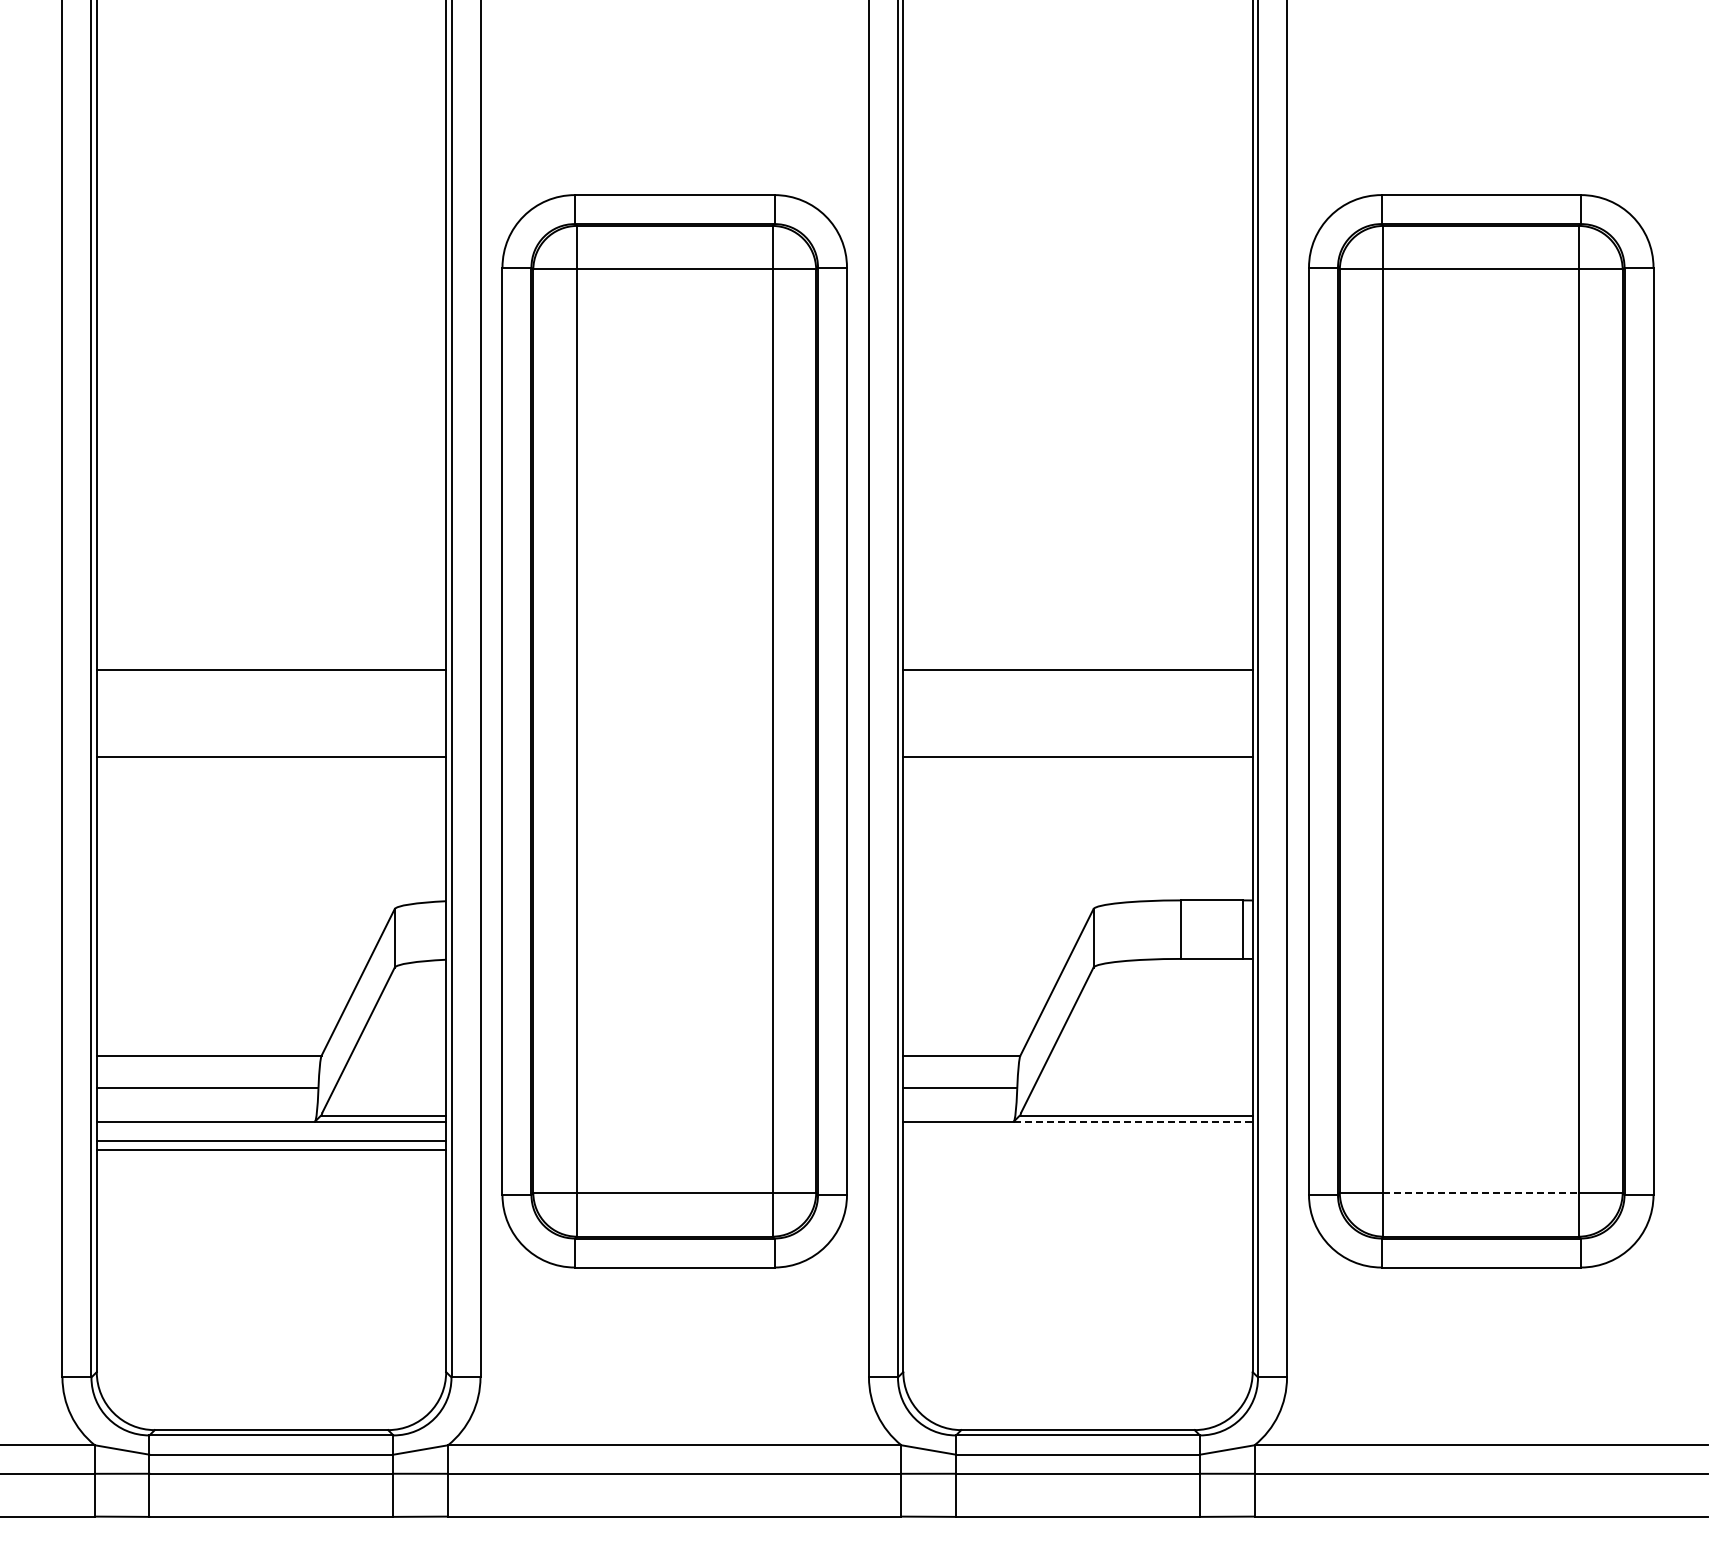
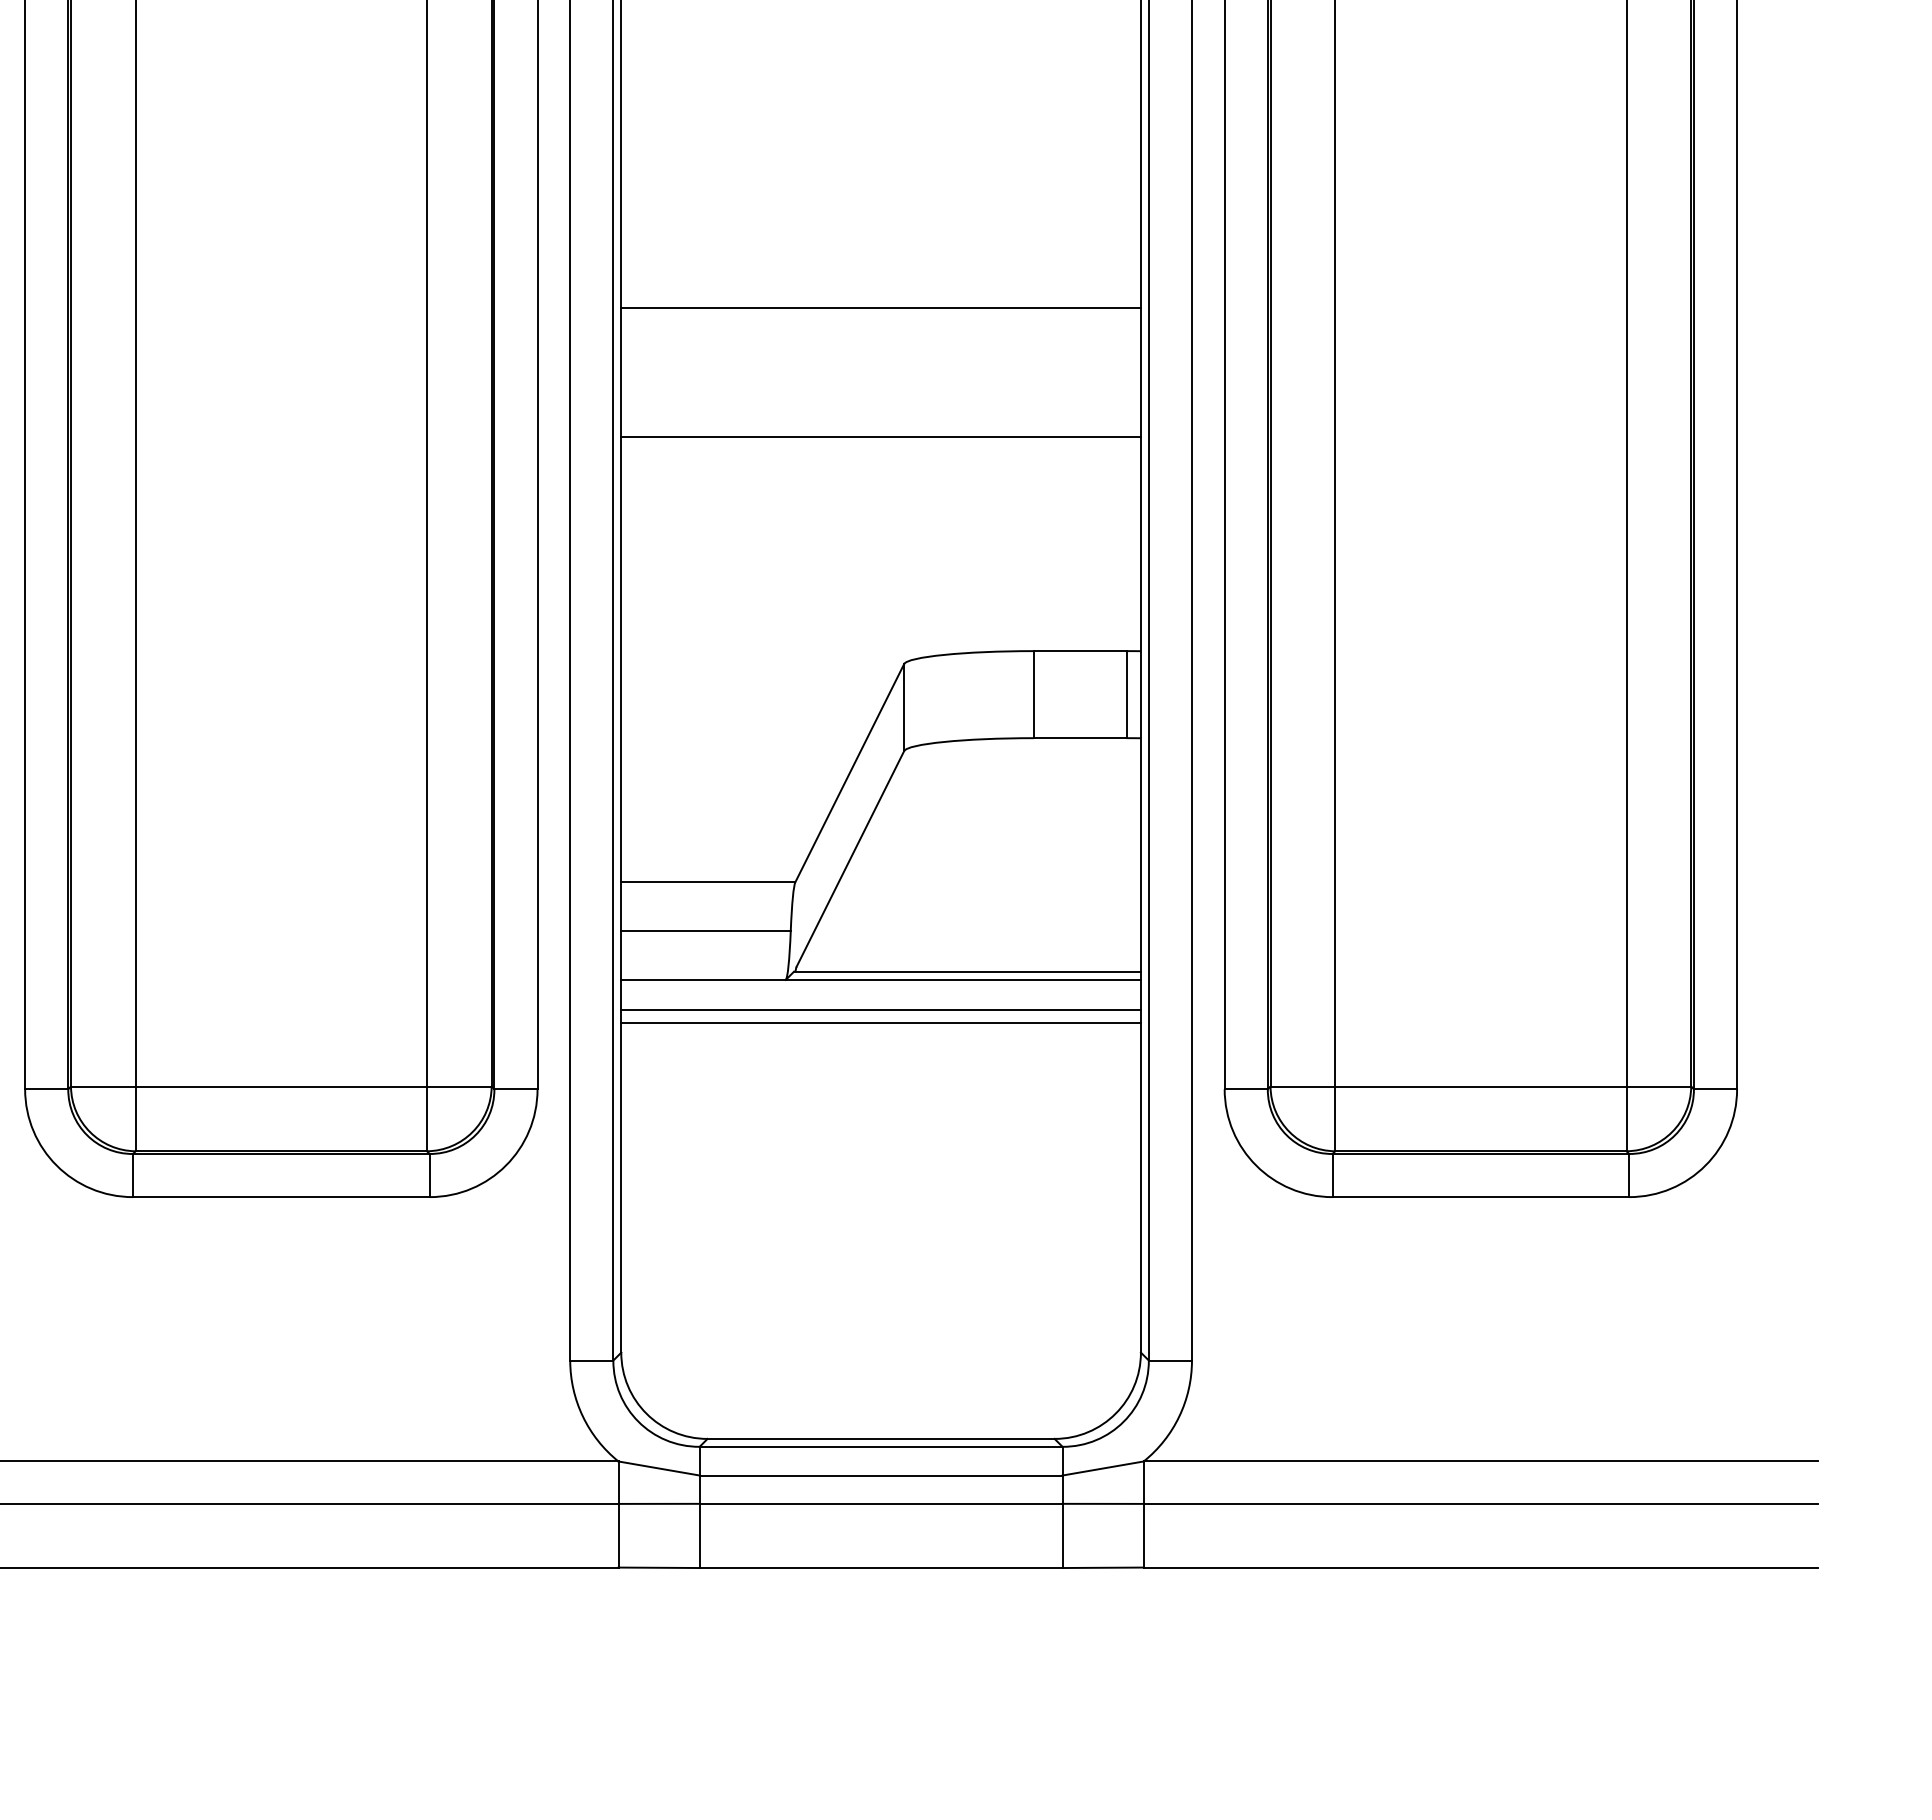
line: (1133, 1121) -> (963, 979), dashed -> solid
line: (1077, 1141) -> (880, 1009), added
line: (1077, 1150) -> (880, 1023), added
line: (1481, 1193) -> (1481, 1087), dashed -> solid

